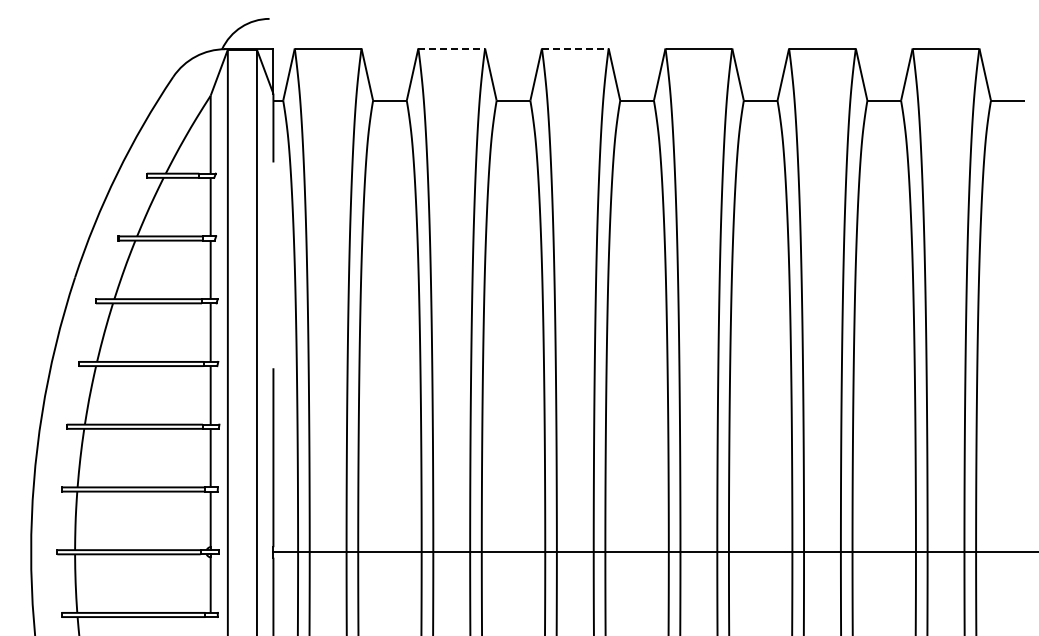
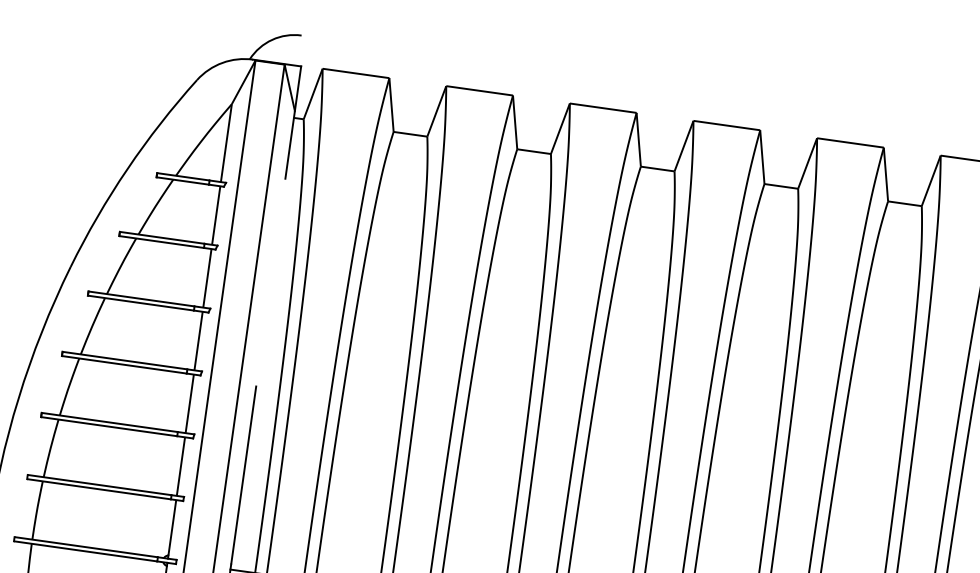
line: (451, 48) -> (479, 90), dashed -> solid
line: (575, 48) -> (603, 108), dashed -> solid

